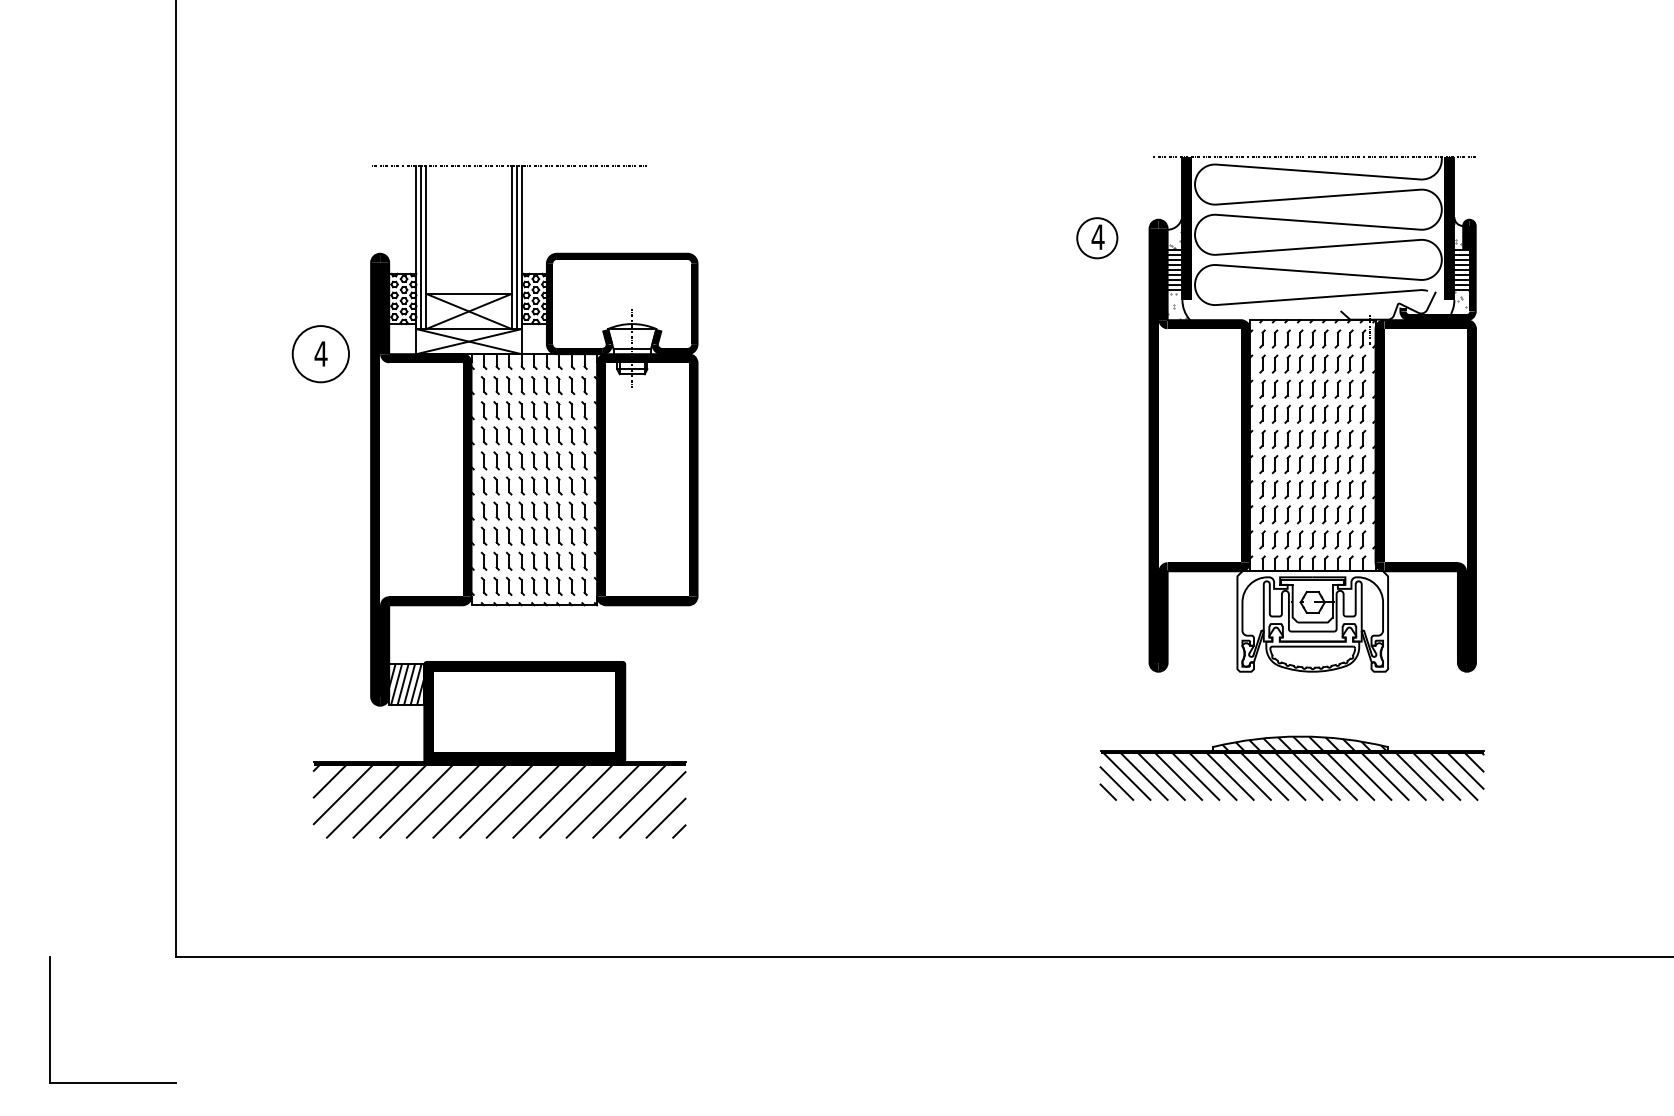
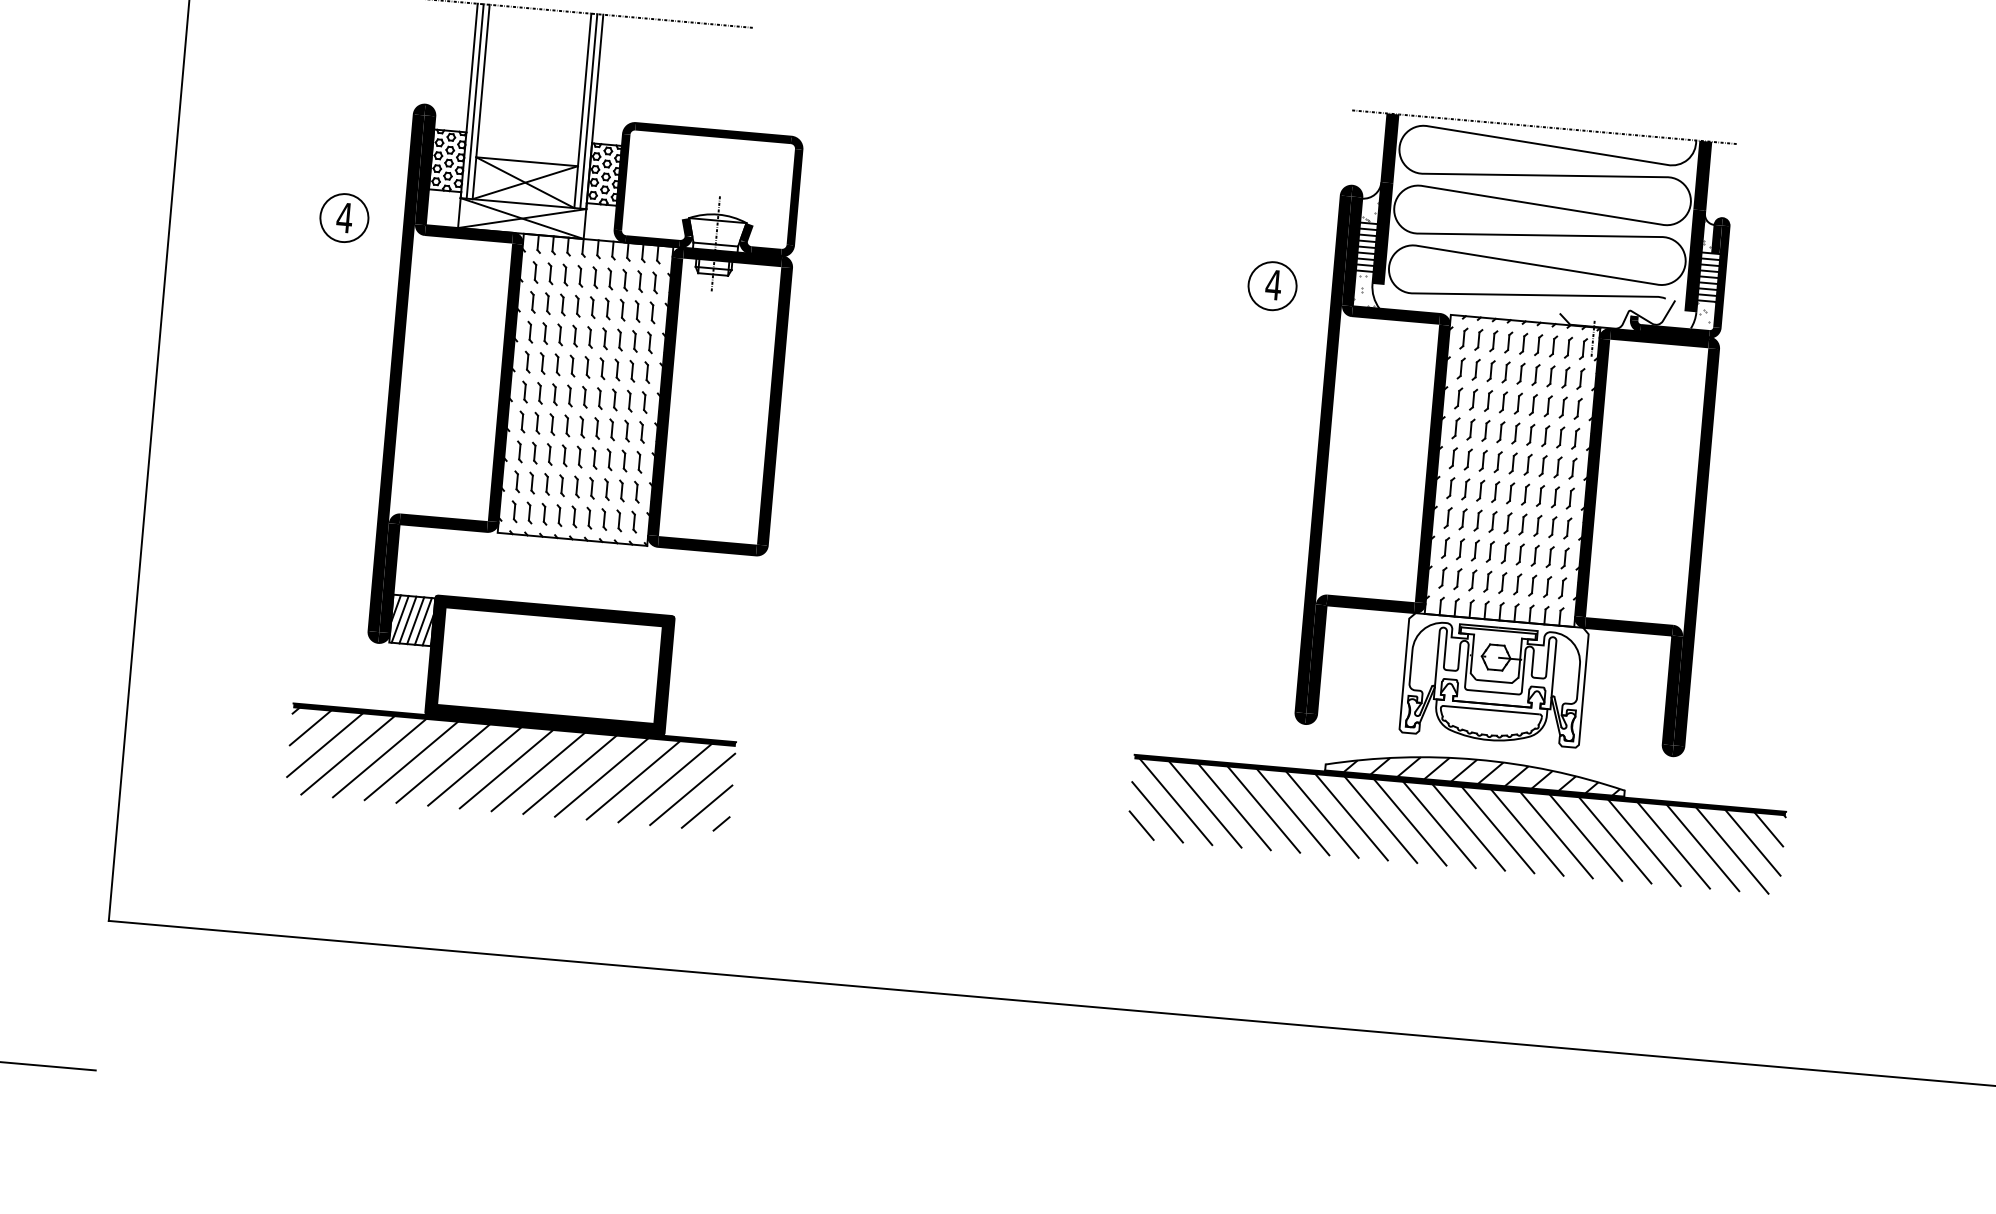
part: (1097, 238) -> (1272, 286), moved
circle: (320, 354) -> (343, 218), size x0.71
part: (1312, 414) -> (1515, 433), moved
part: (1291, 768) -> (1457, 812), size x1.43

